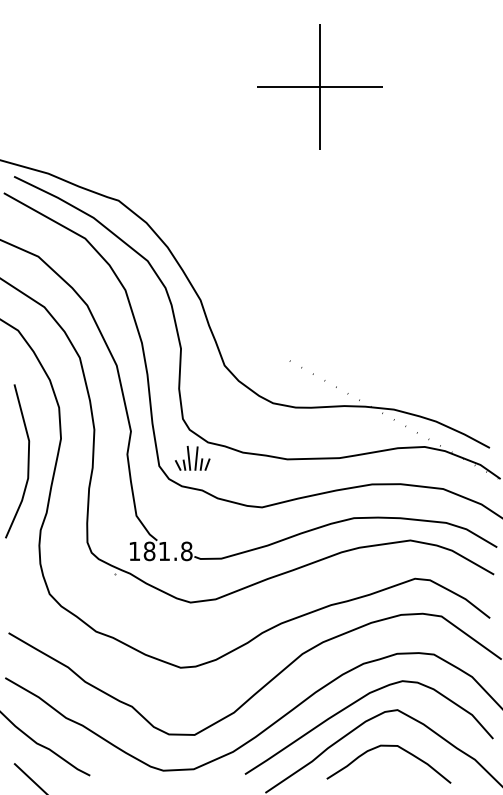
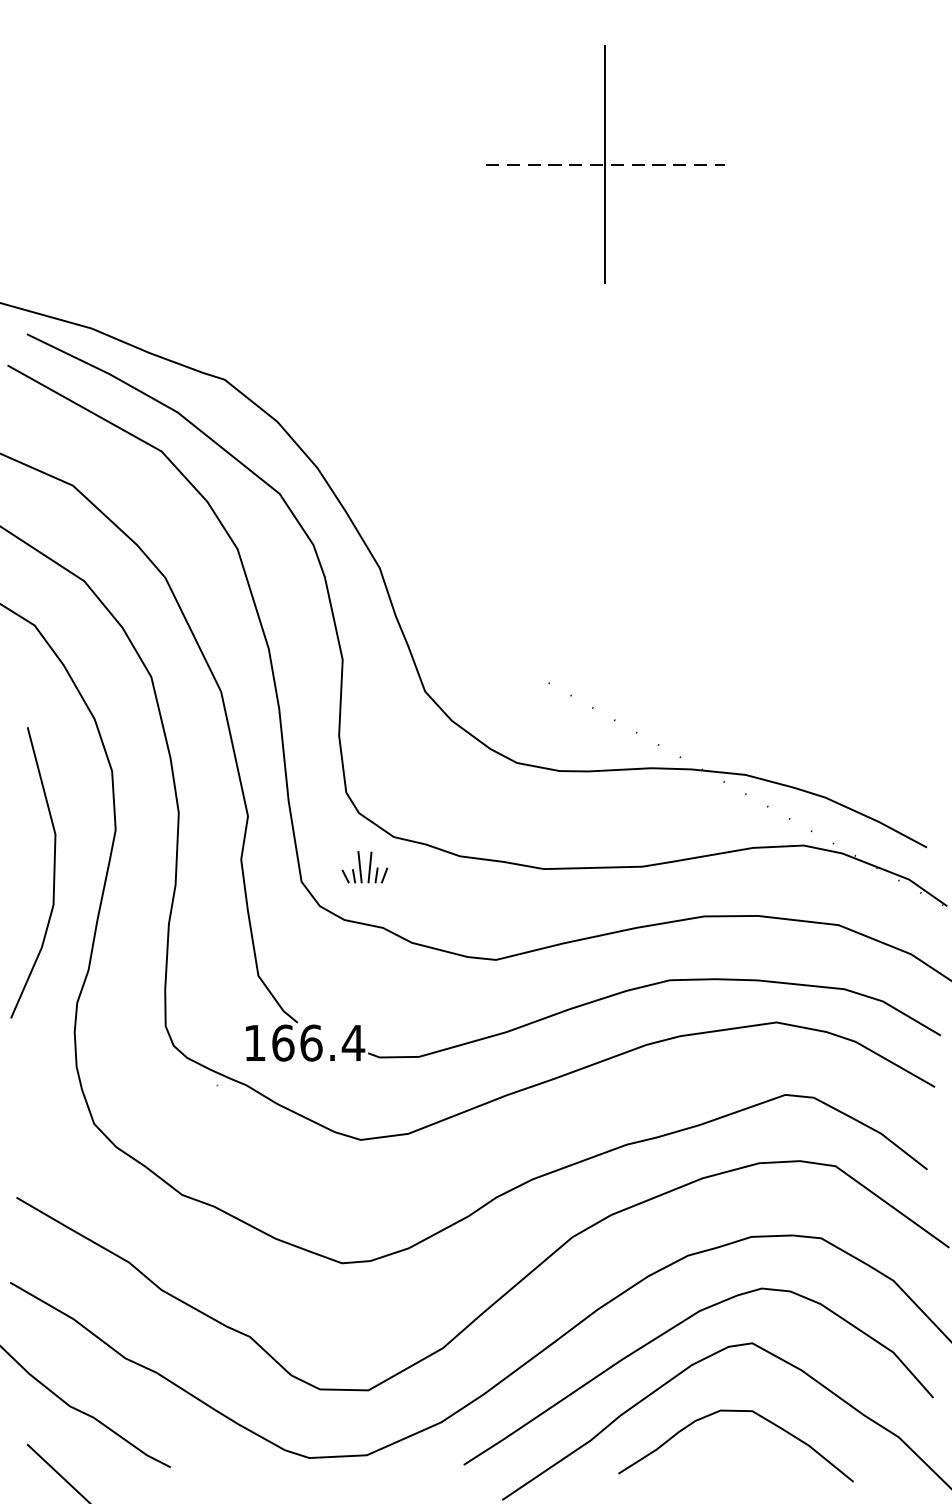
line: (320, 87) -> (606, 165), solid -> dashed
part: (192, 458) -> (364, 867), size x0.7
text: (167, 551) -> (317, 1043), 181.8 -> 166.4

